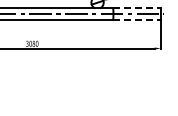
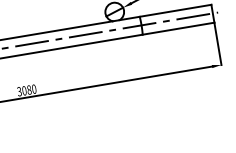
line: (137, 8) -> (176, 10), dashed -> solid
line: (136, 20) -> (177, 29), dashed -> solid

